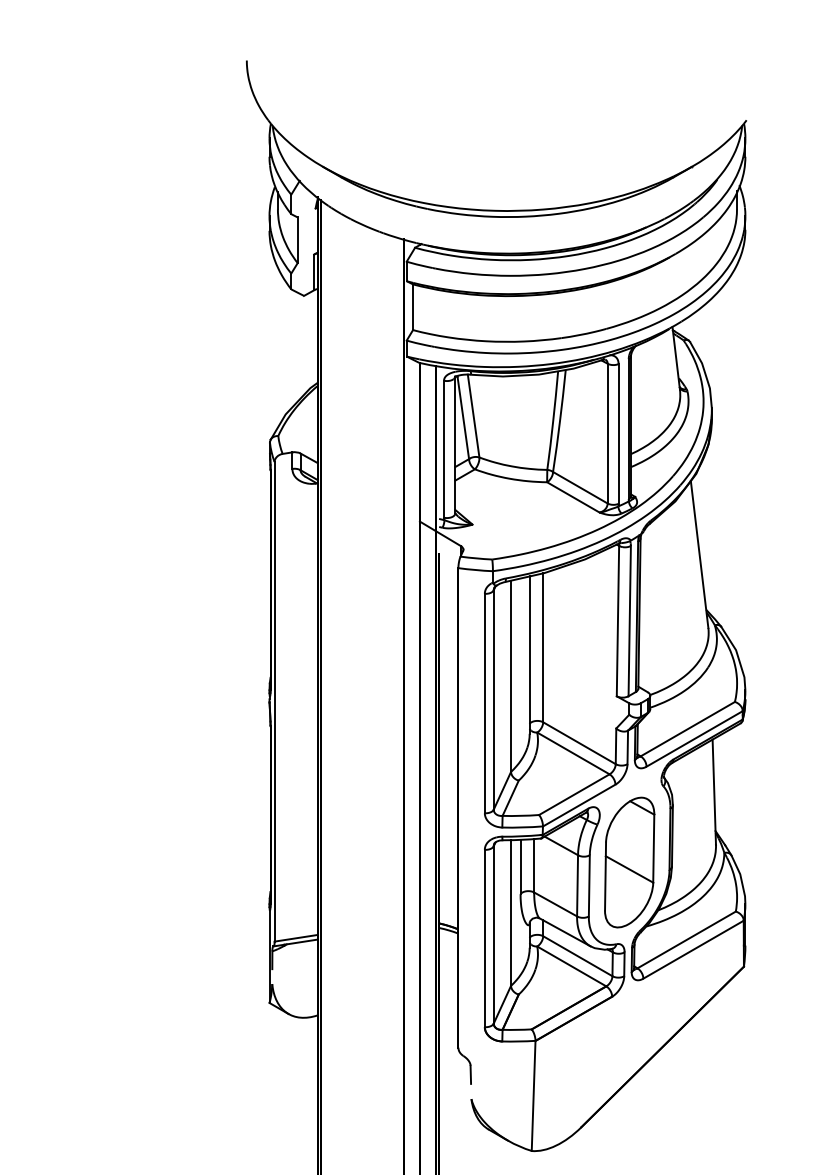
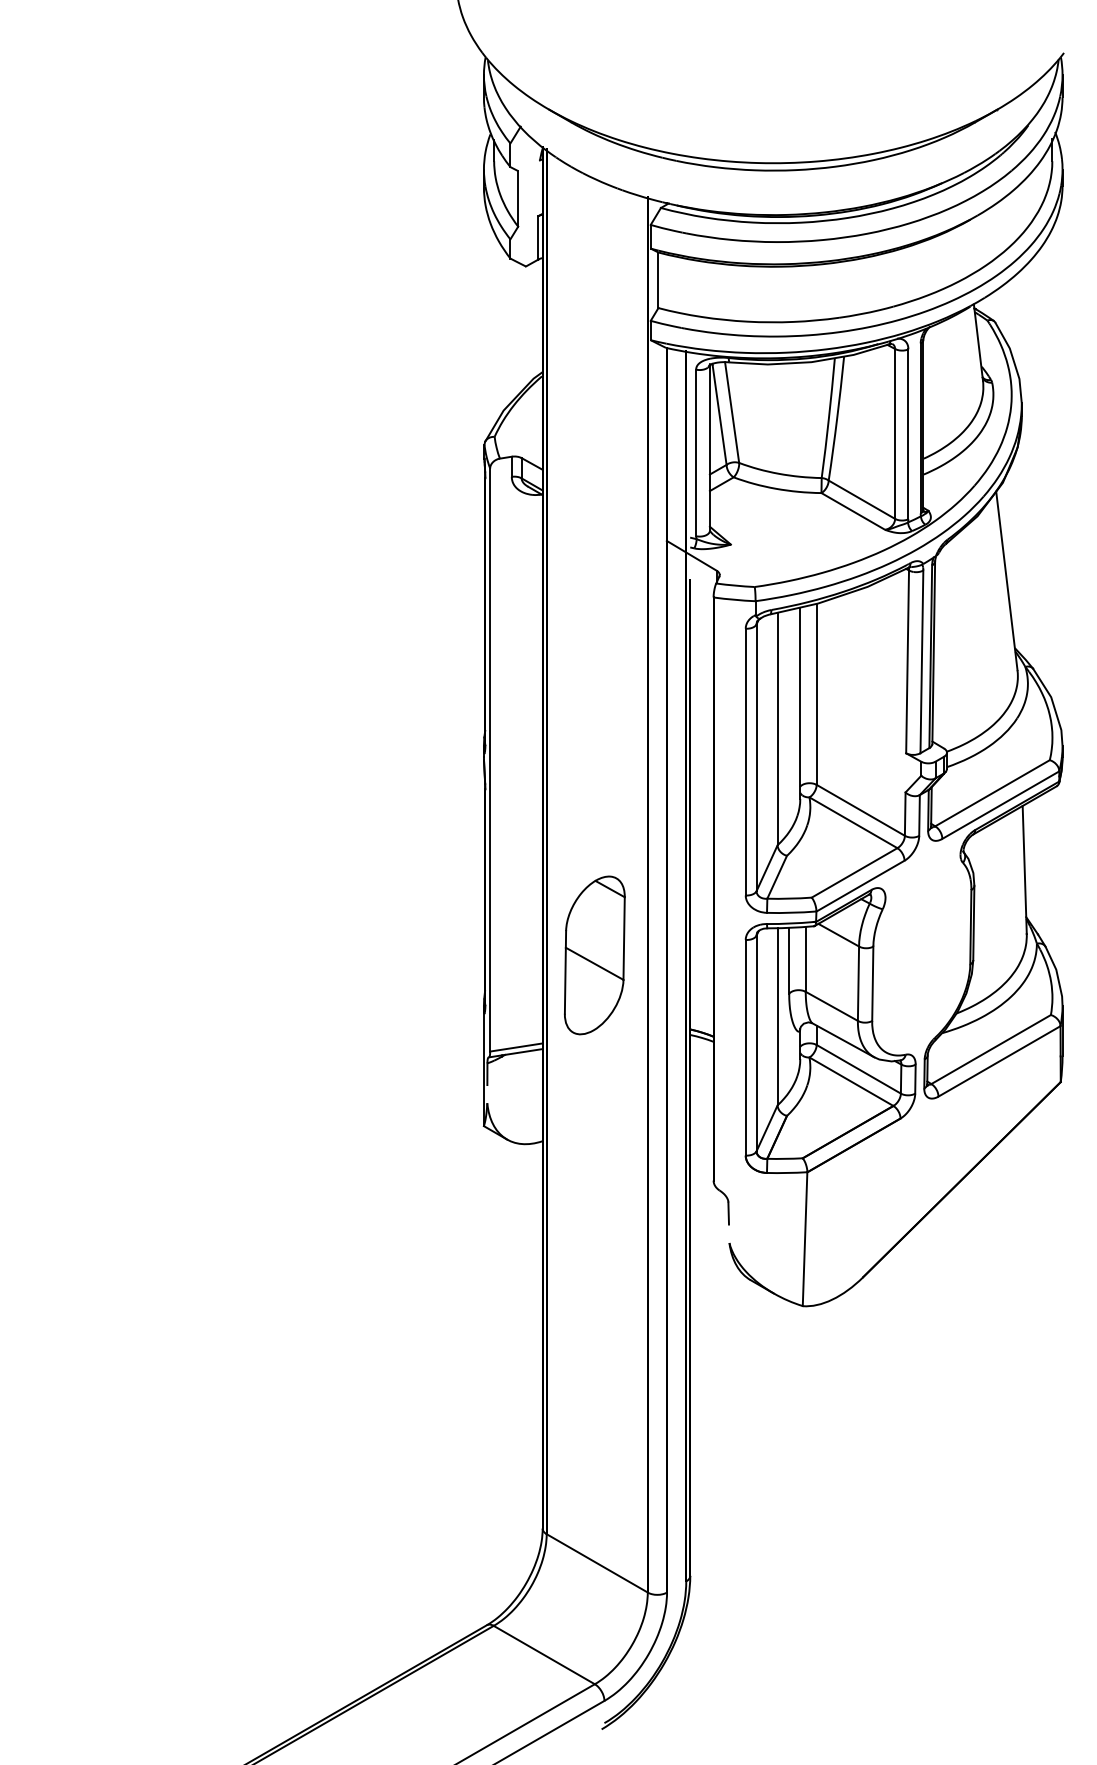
part: (629, 862) -> (594, 955), moved

